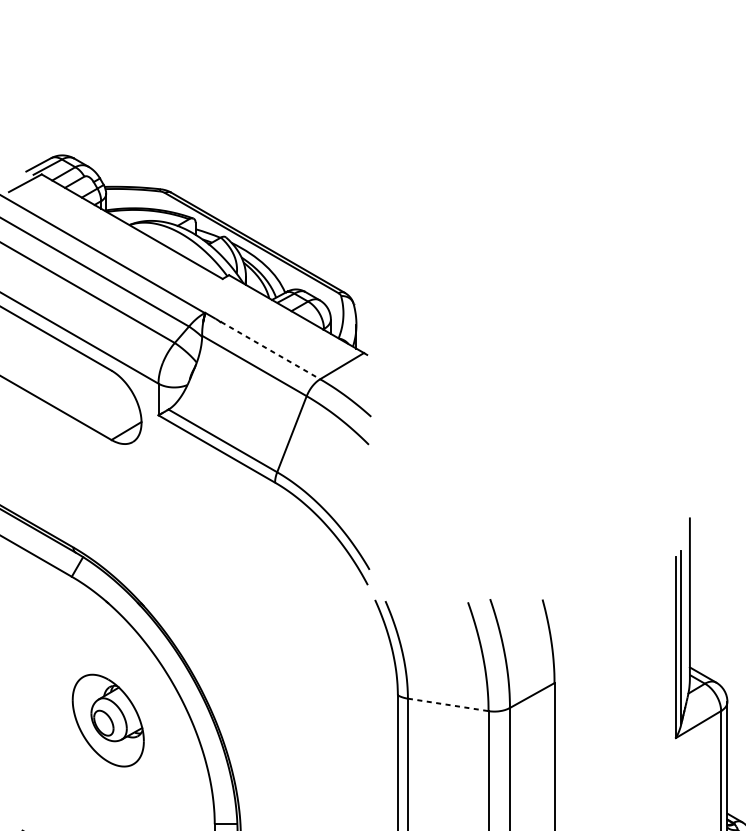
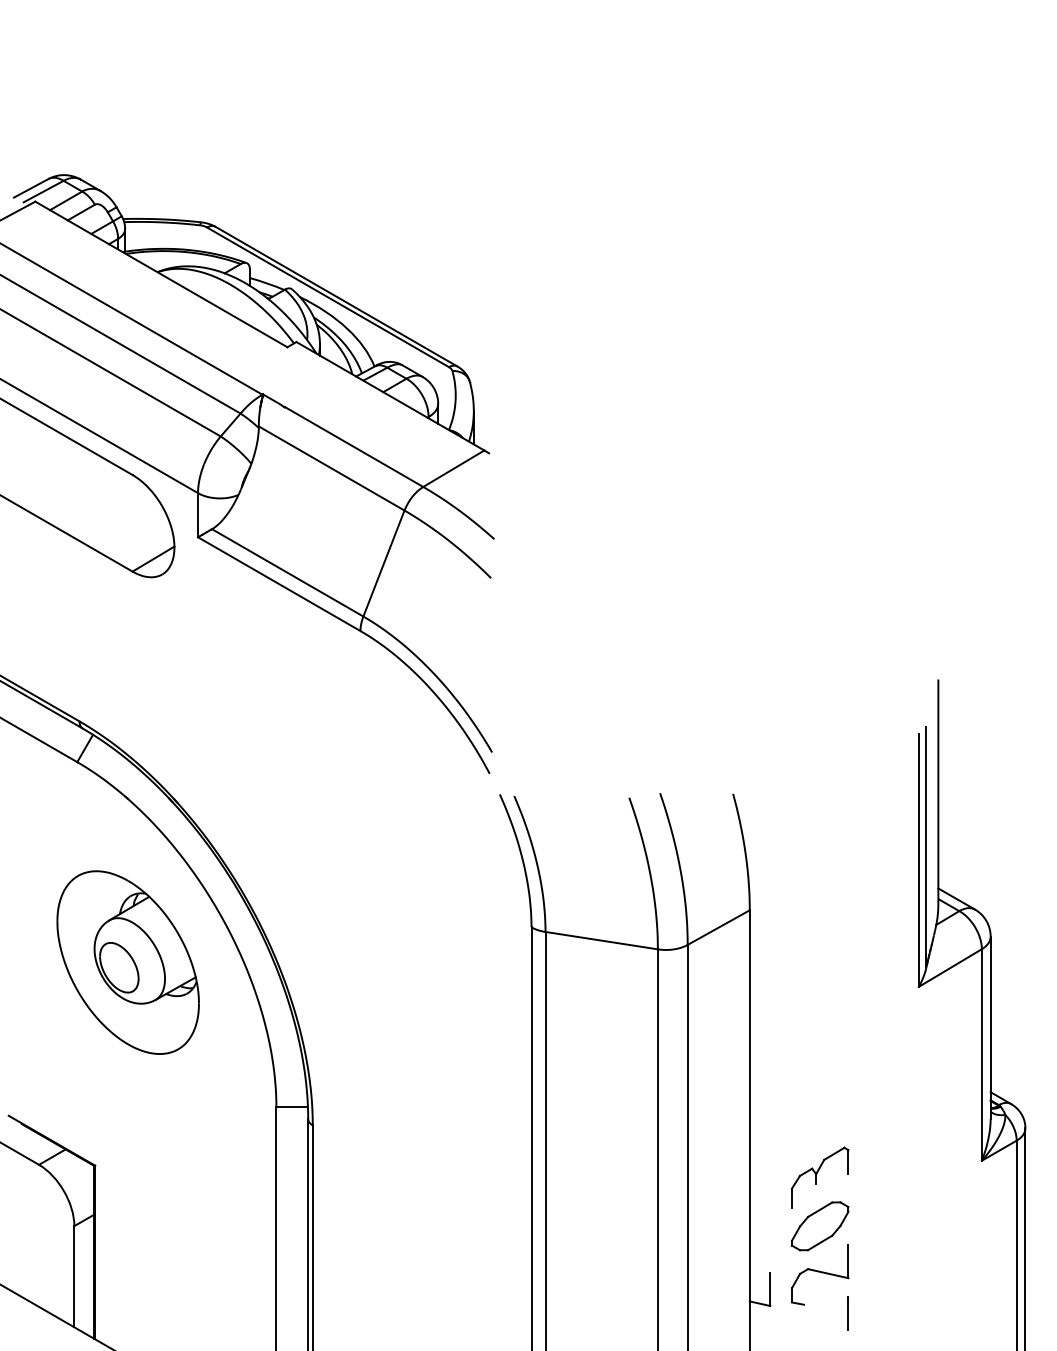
line: (270, 350) -> (354, 447), dashed -> solid
line: (448, 704) -> (601, 940), dashed -> solid
part: (107, 720) -> (127, 962), size x1.43

